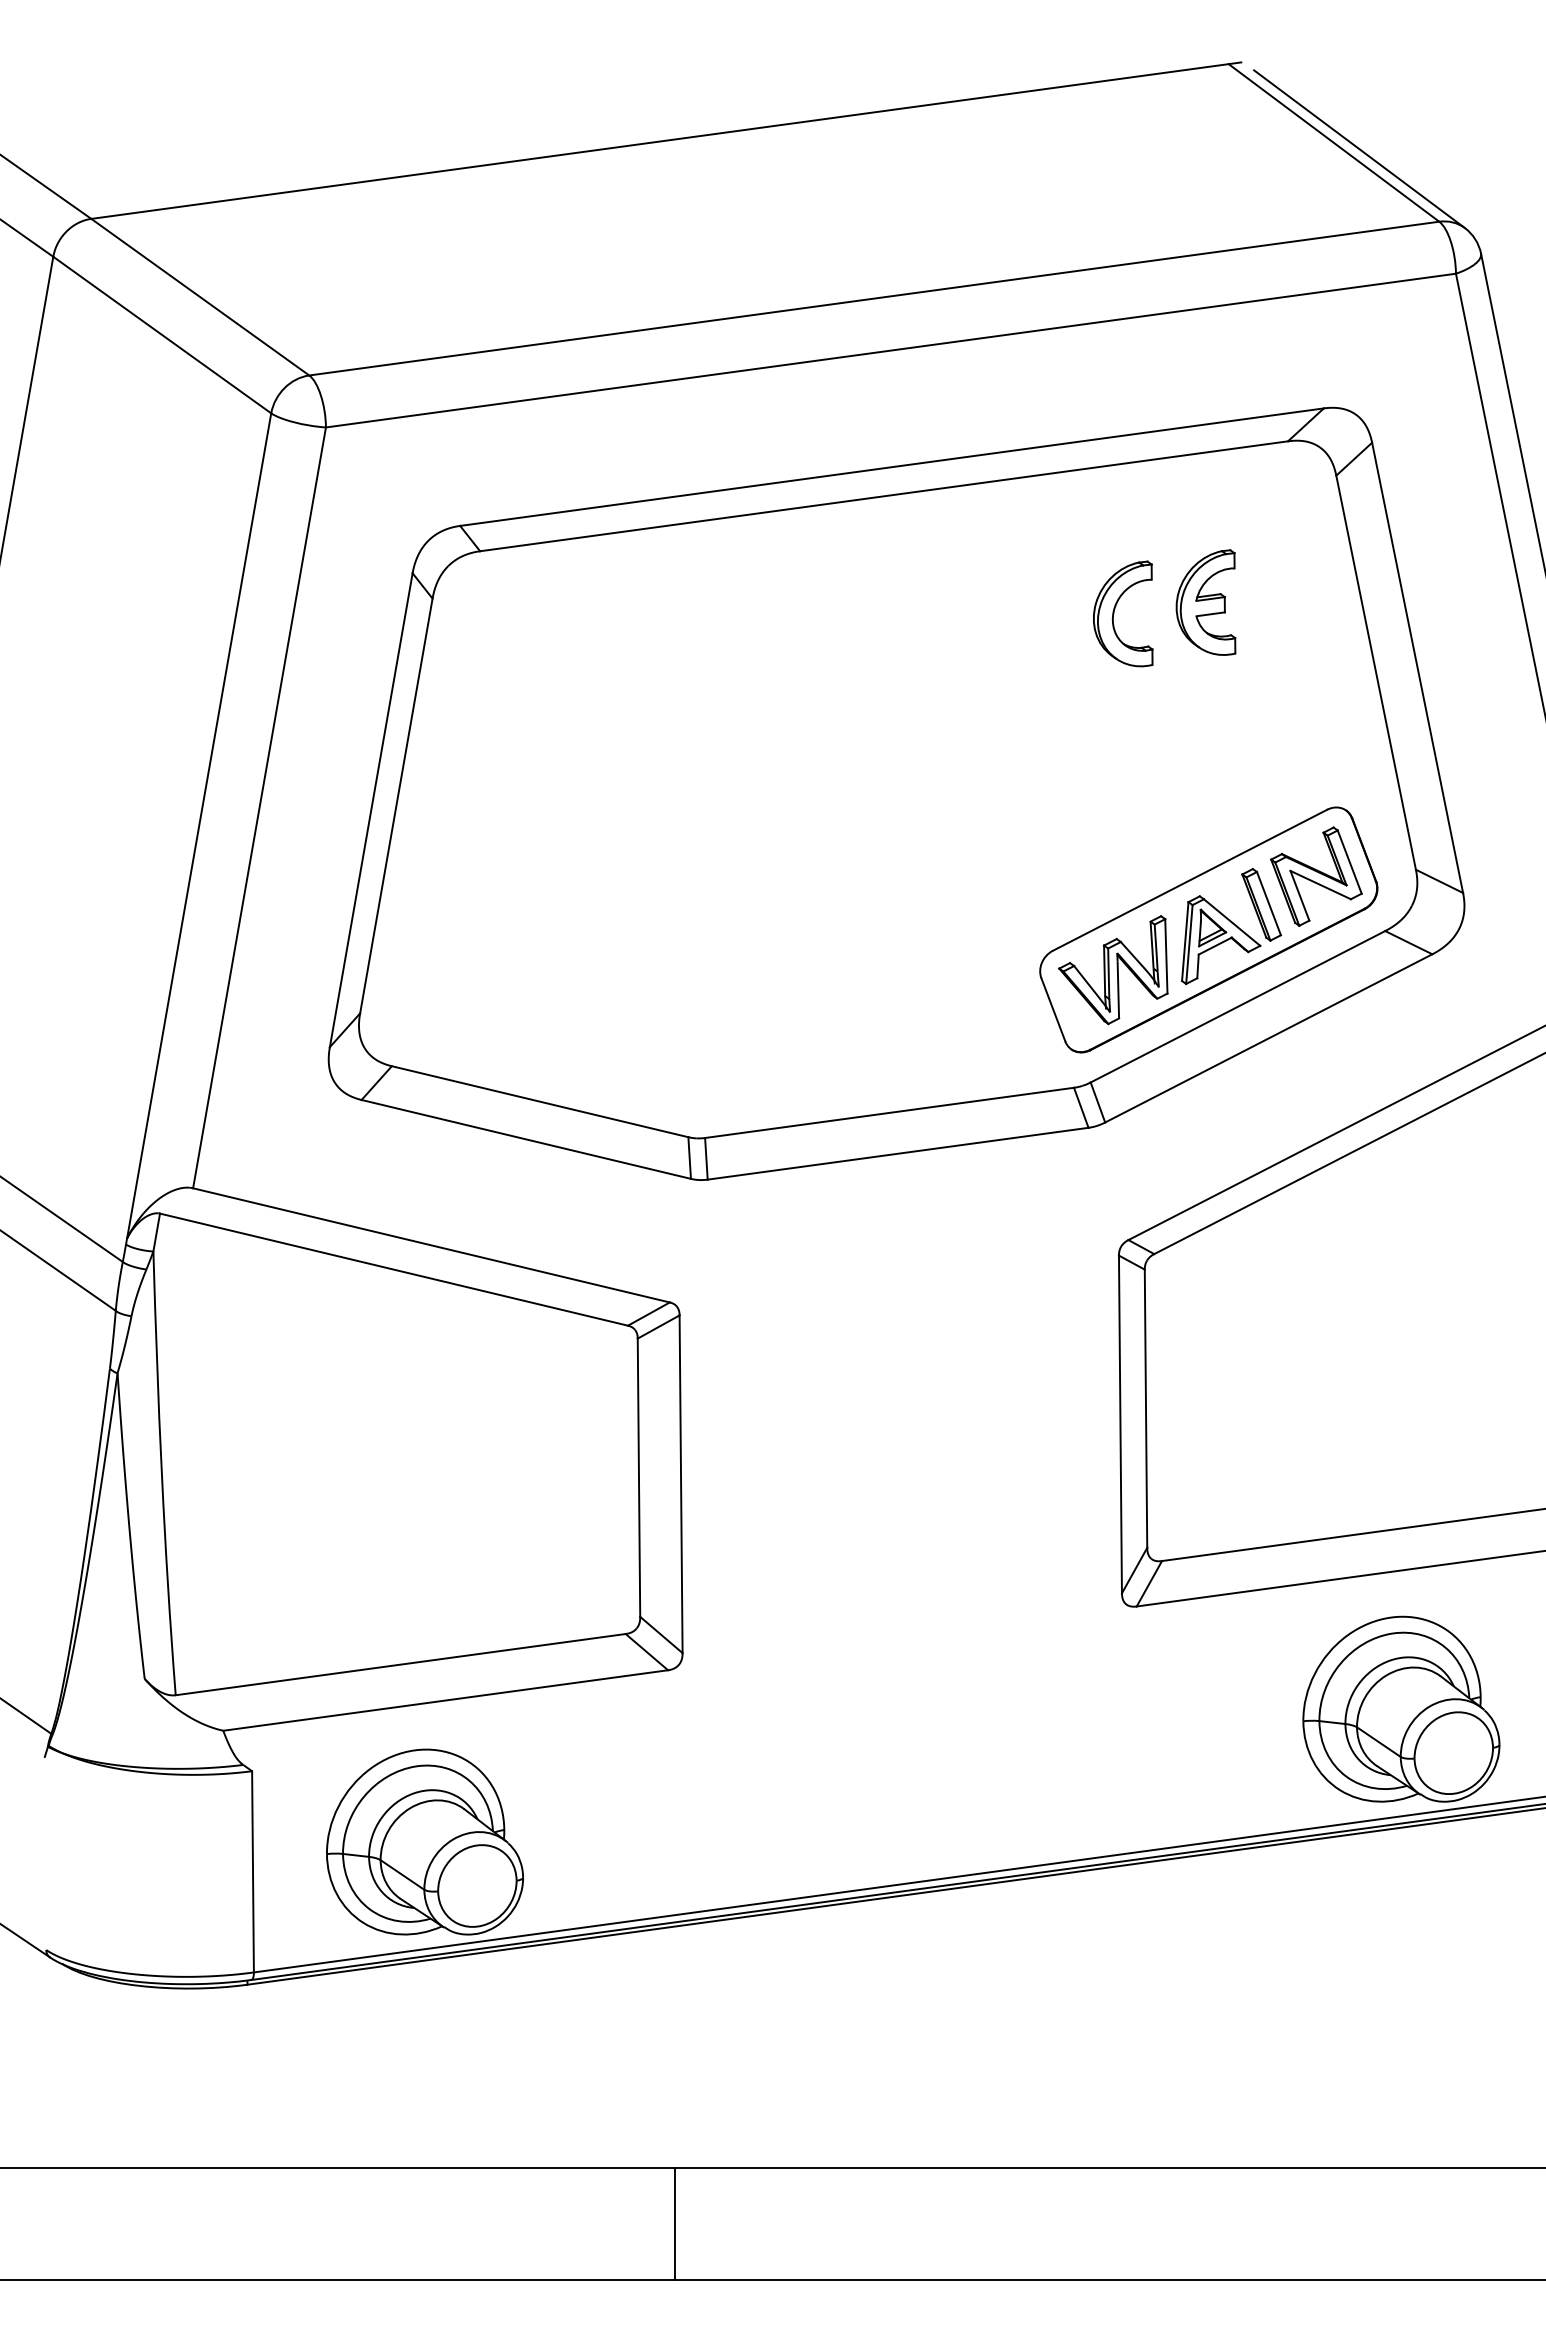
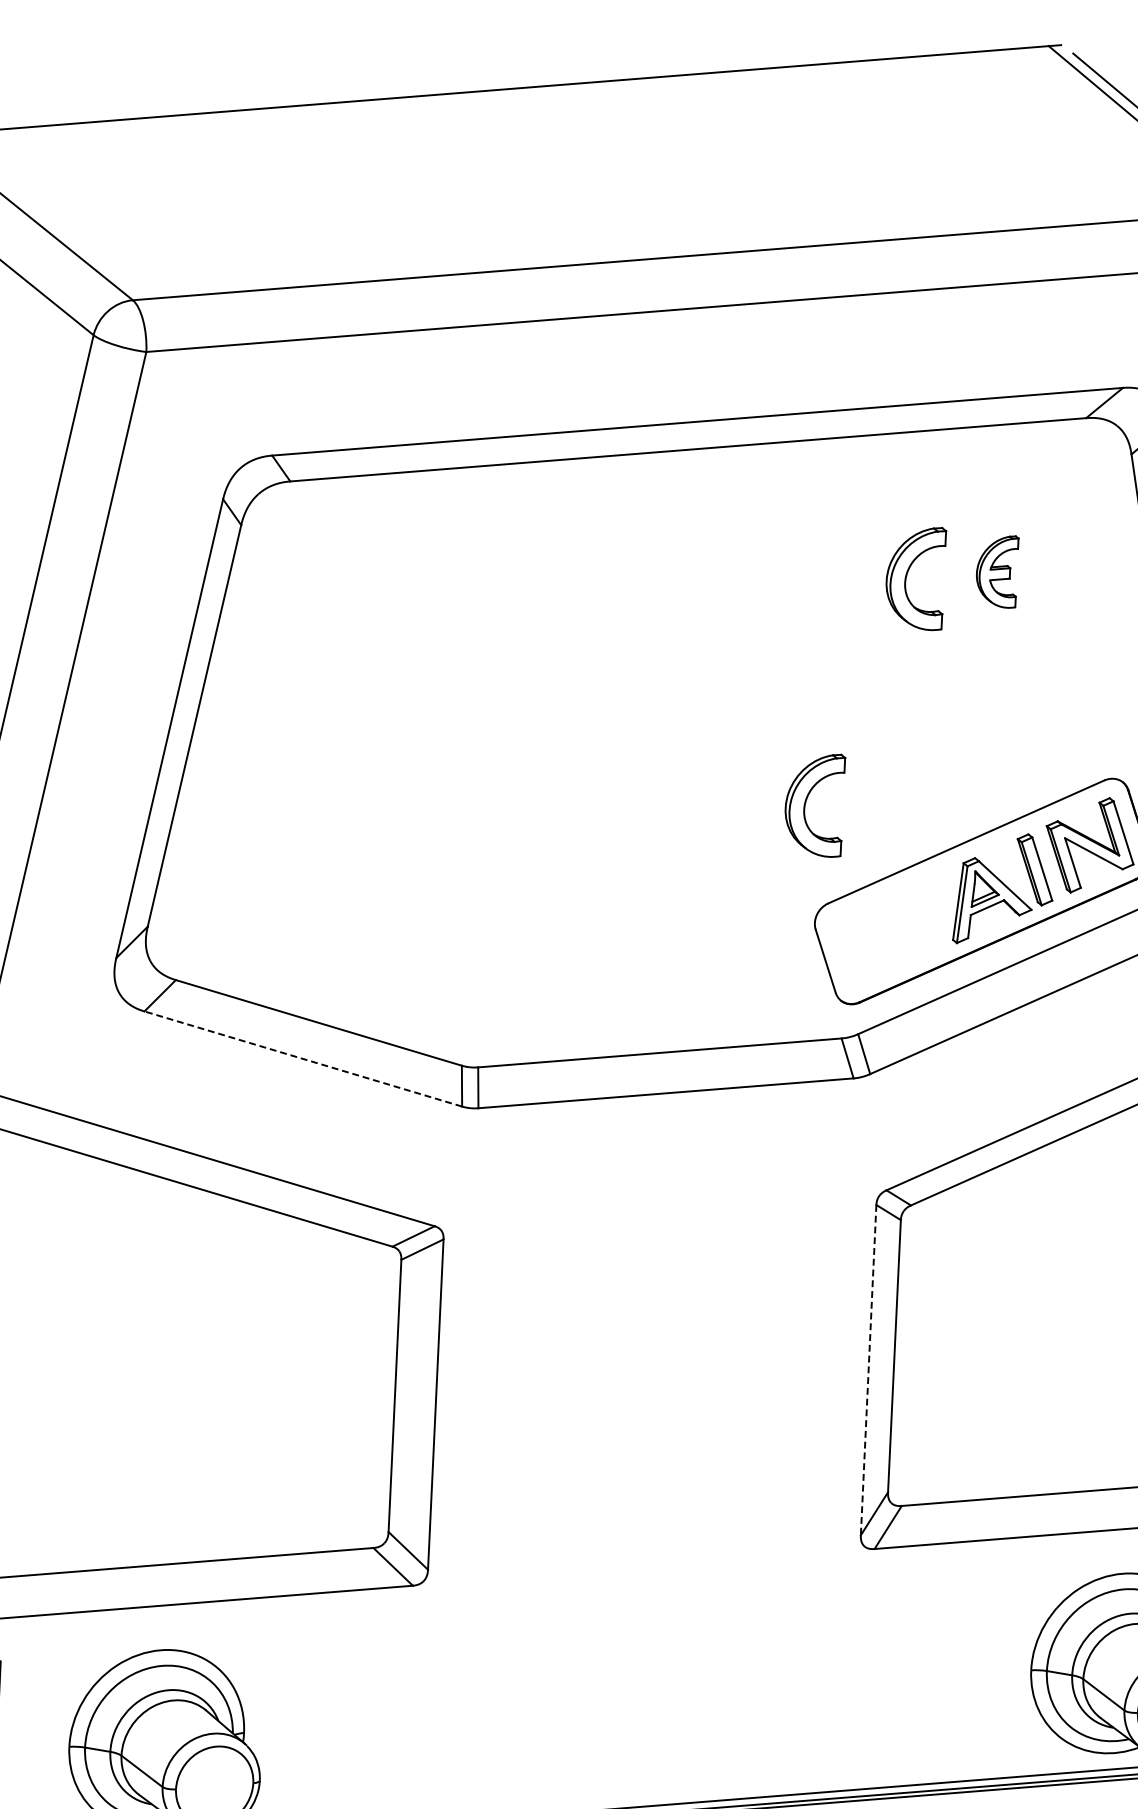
part: (1205, 602) -> (996, 571), size x0.7
part: (1025, 846) -> (807, 799), added
part: (1113, 970) -> (886, 925), removed
line: (525, 1139) -> (302, 1059), solid -> dashed
line: (1120, 1424) -> (868, 1370), solid -> dashed

